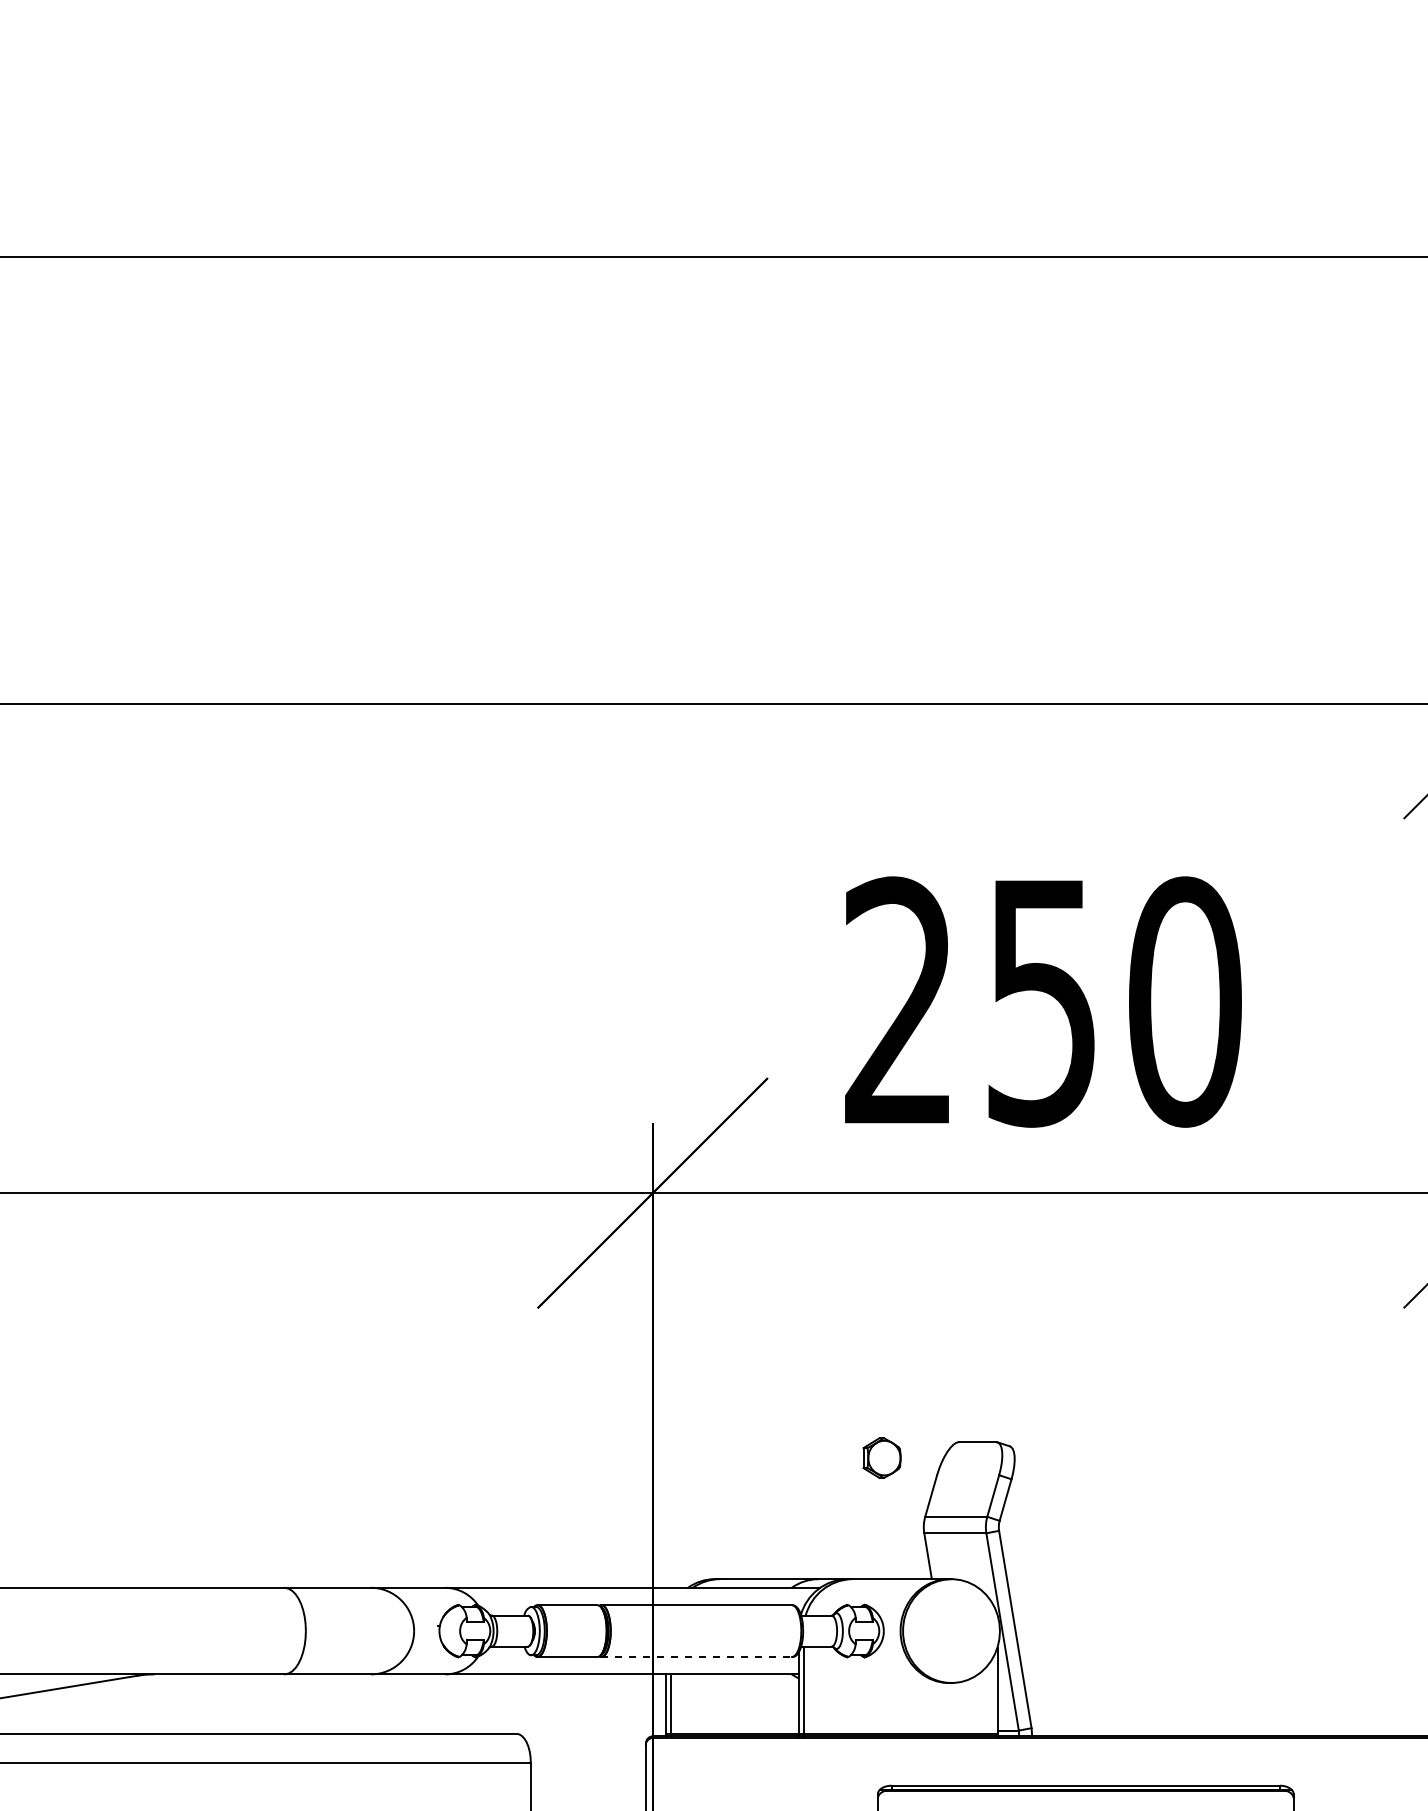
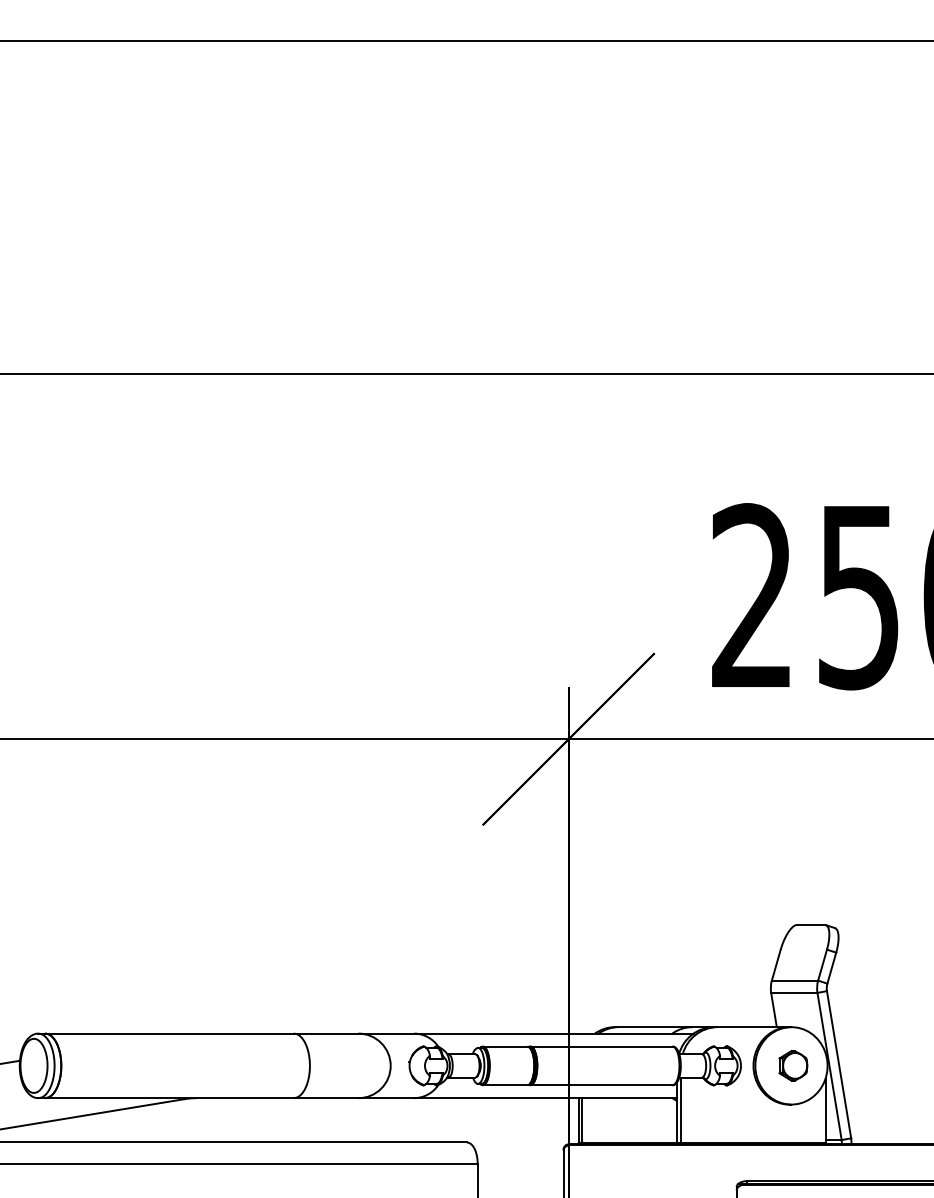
part: (881, 1458) -> (792, 1066), moved
line: (697, 1657) -> (602, 1085), dashed -> solid

